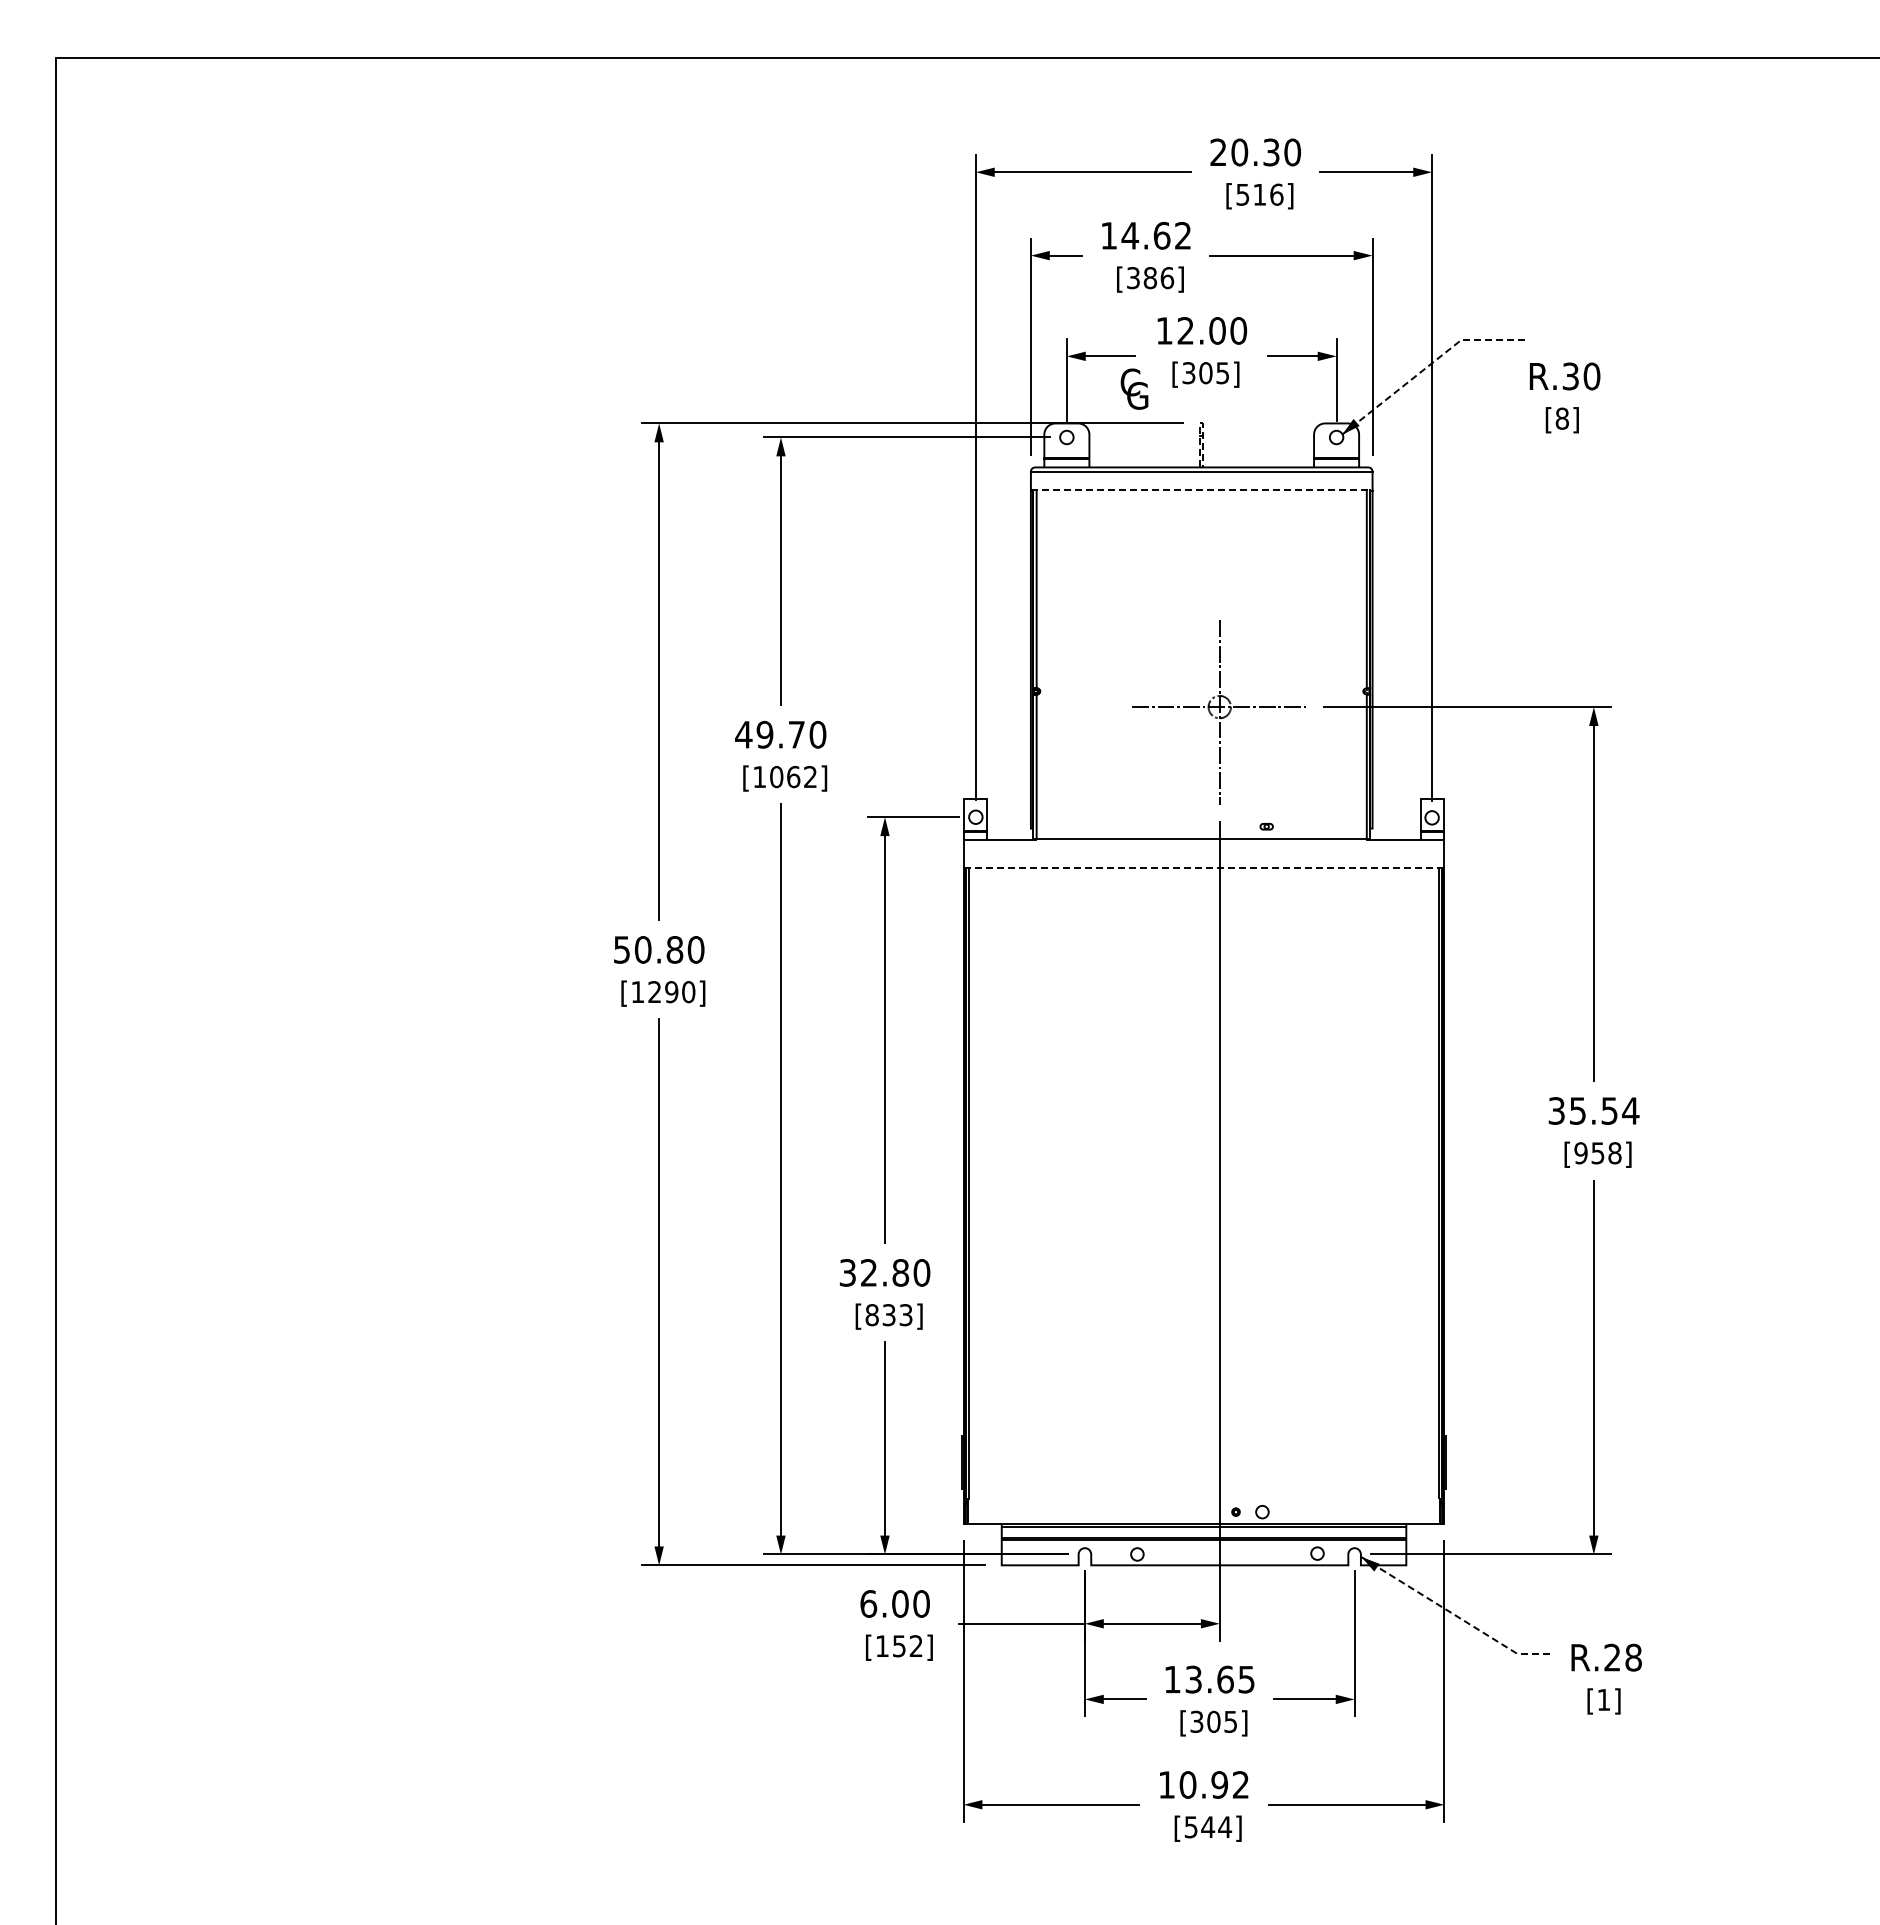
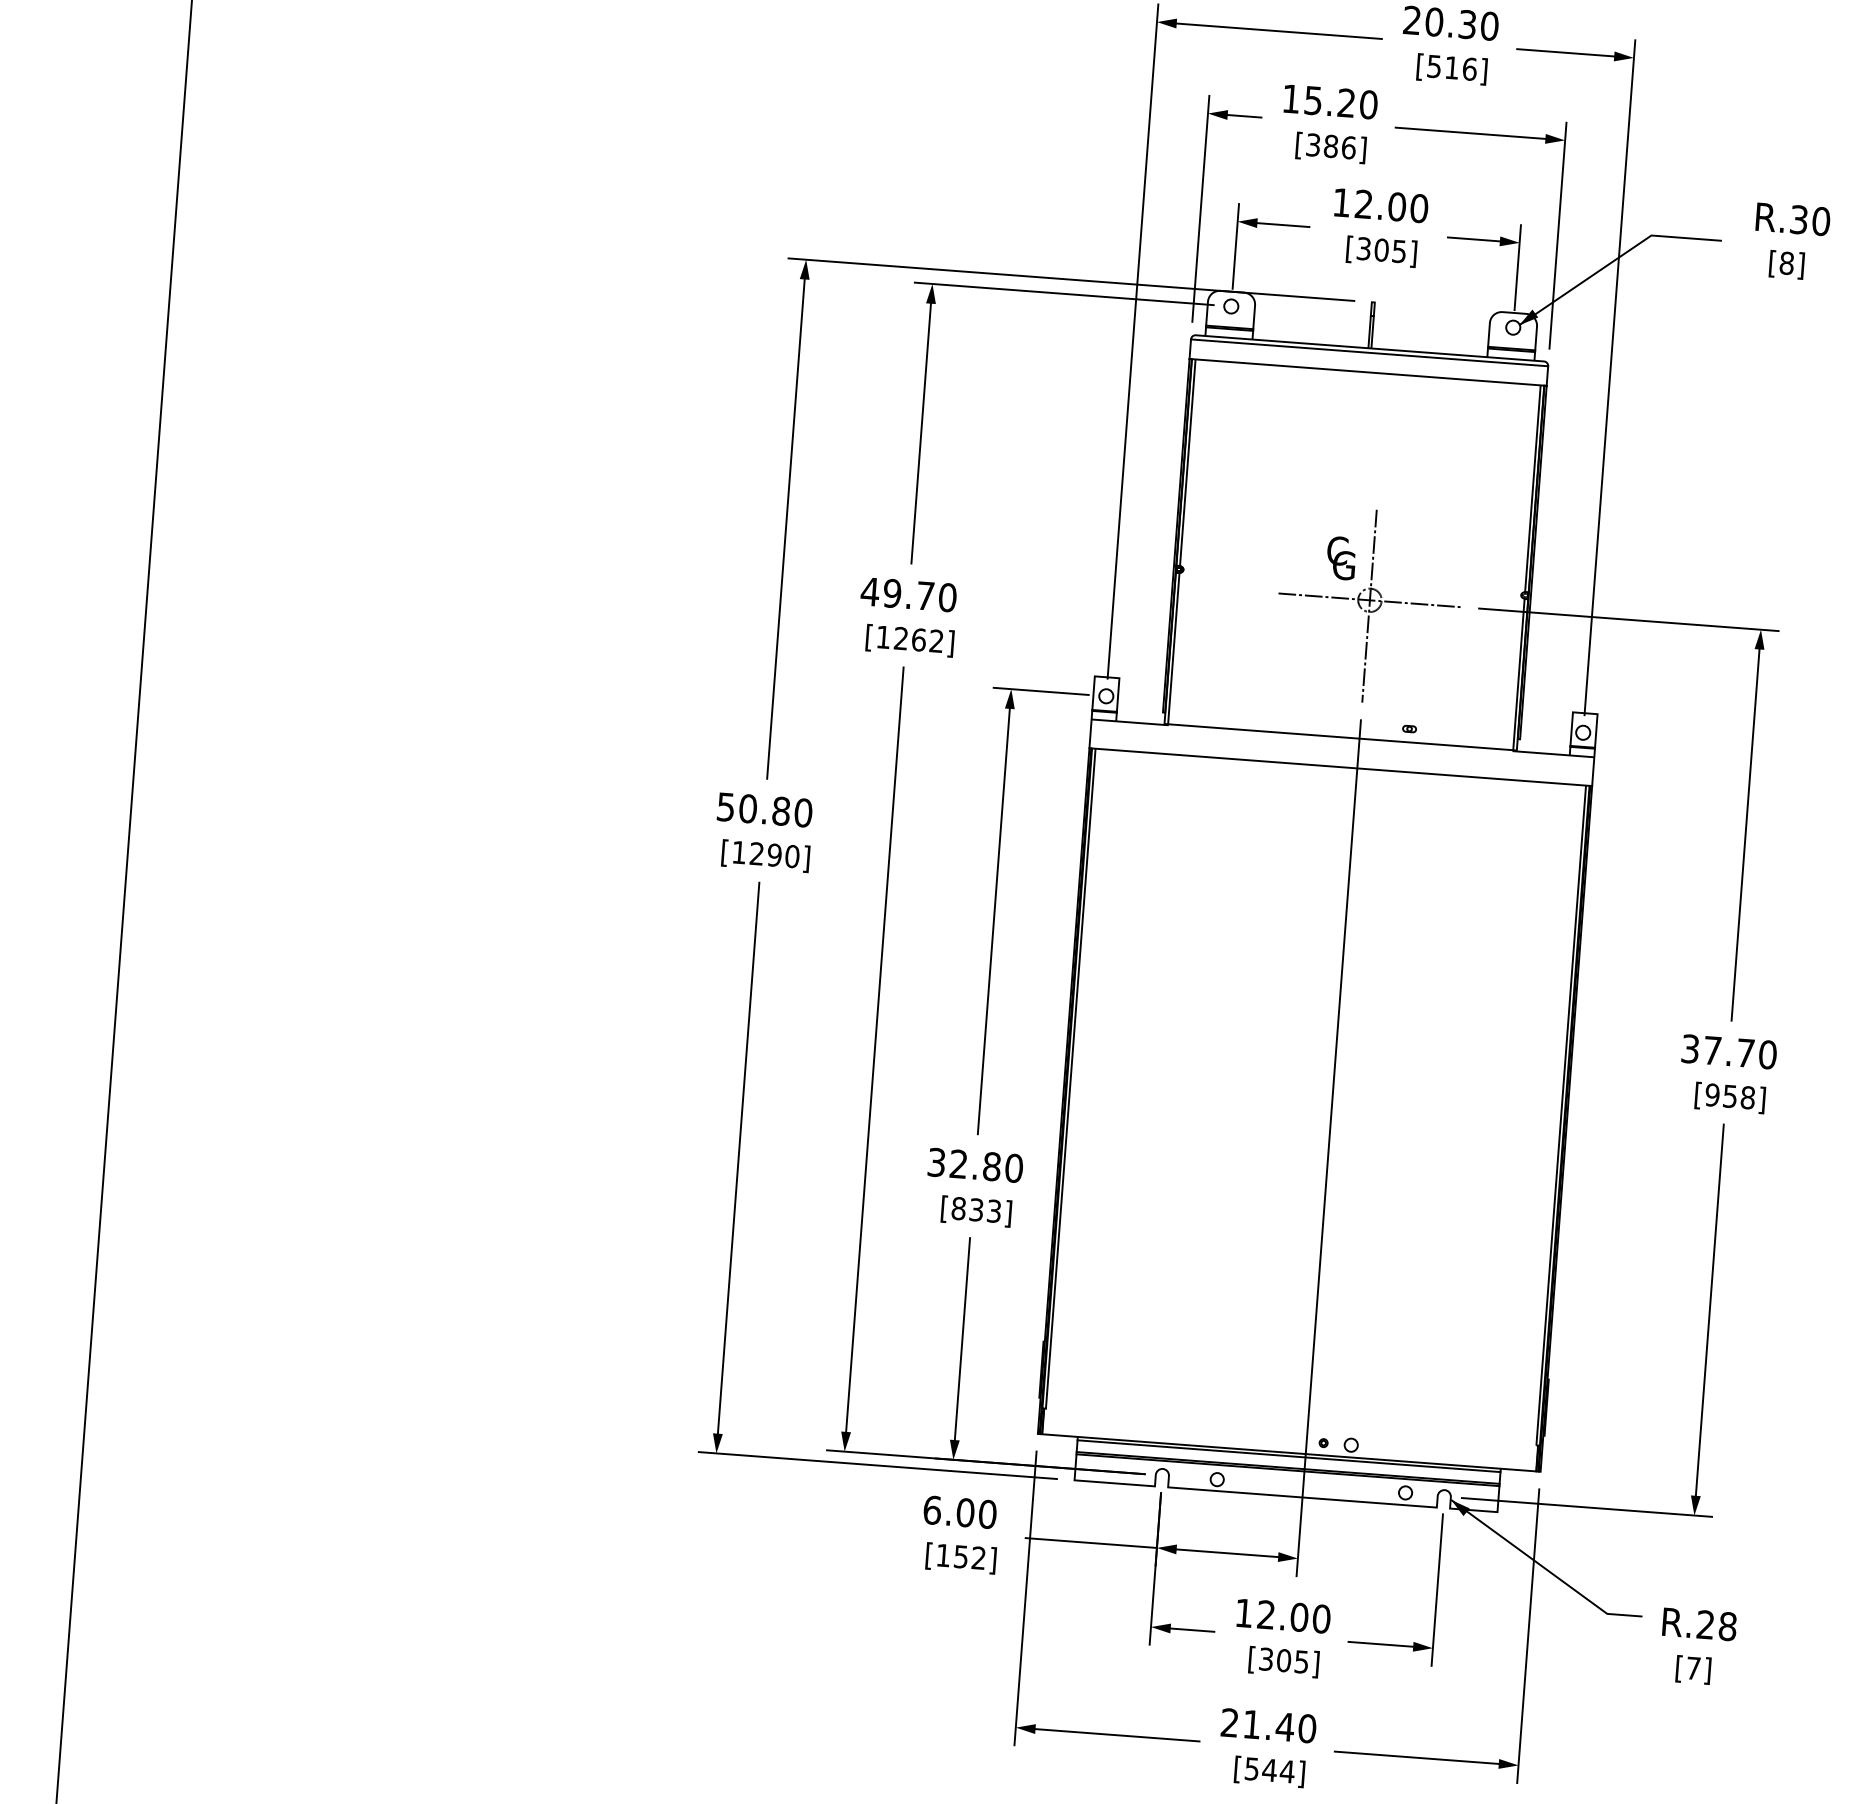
text: (1156, 235) -> (1340, 102), 14.62 -> 15.20
line: (1428, 365) -> (1614, 259), dashed -> solid
text: (1134, 388) -> (1341, 557), moved
text: (1565, 397) -> (1791, 241), moved
line: (1202, 423) -> (1374, 302), dashed -> solid
line: (1201, 490) -> (1367, 372), dashed -> solid
text: (776, 777) -> (901, 639), [1062] -> [1262]
line: (1204, 867) -> (1341, 766), dashed -> solid
text: (1604, 1110) -> (1740, 1052), 35.54 -> 37.70
line: (1454, 1614) -> (1543, 1567), dashed -> solid
text: (1220, 1679) -> (1294, 1616), 13.65 -> 12.00
text: (1603, 1699) -> (1693, 1667), [1] -> [7]
text: (1203, 1784) -> (1268, 1725), 10.92 -> 21.40

